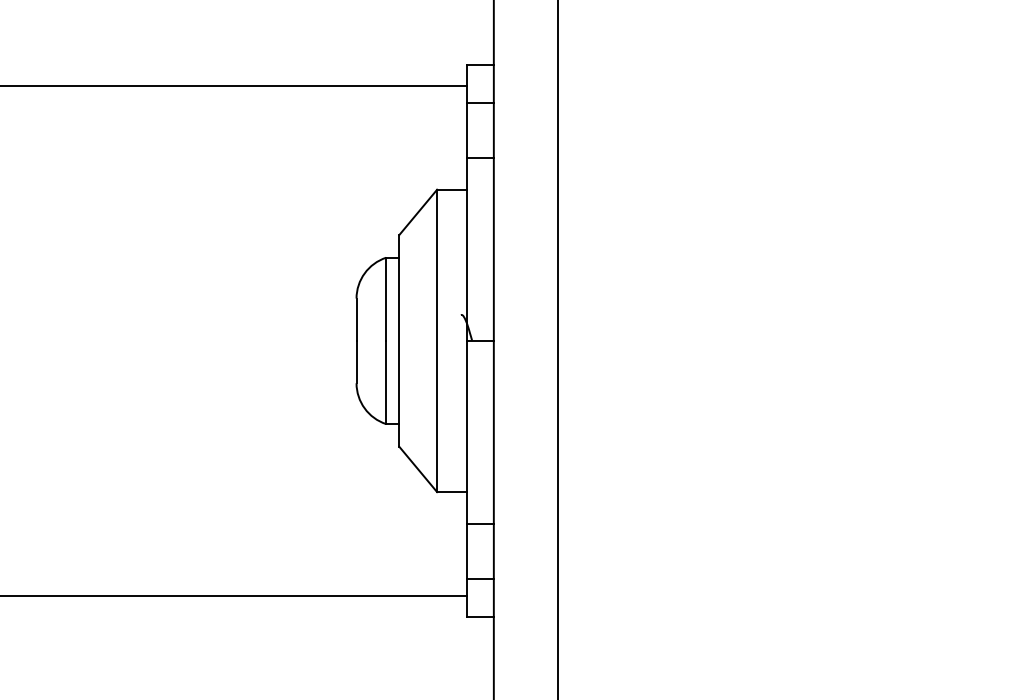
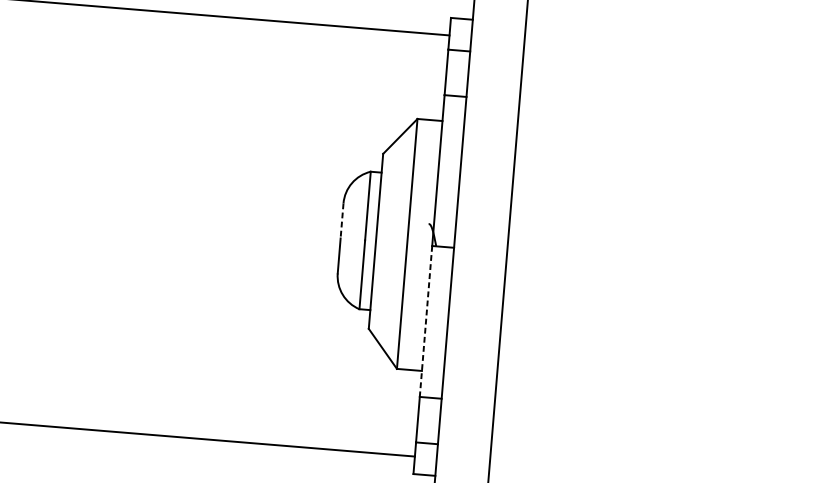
line: (356, 320) -> (341, 221), solid -> dashed
line: (467, 432) -> (426, 321), solid -> dashed

